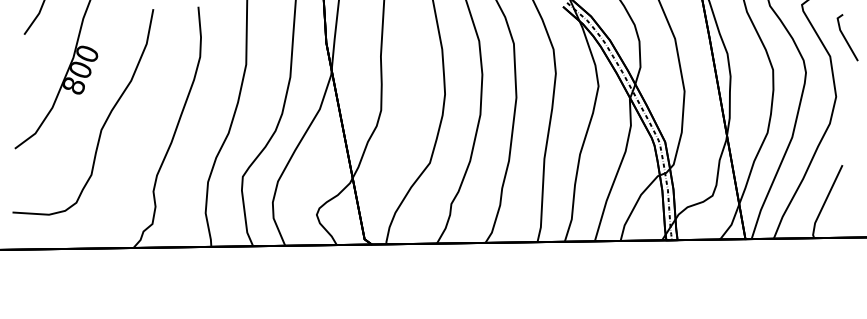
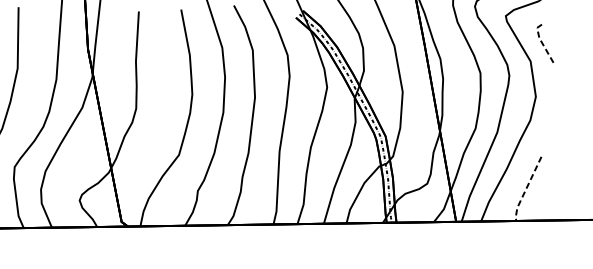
line: (844, 36) -> (543, 43), solid -> dashed
line: (824, 202) -> (525, 189), solid -> dashed

